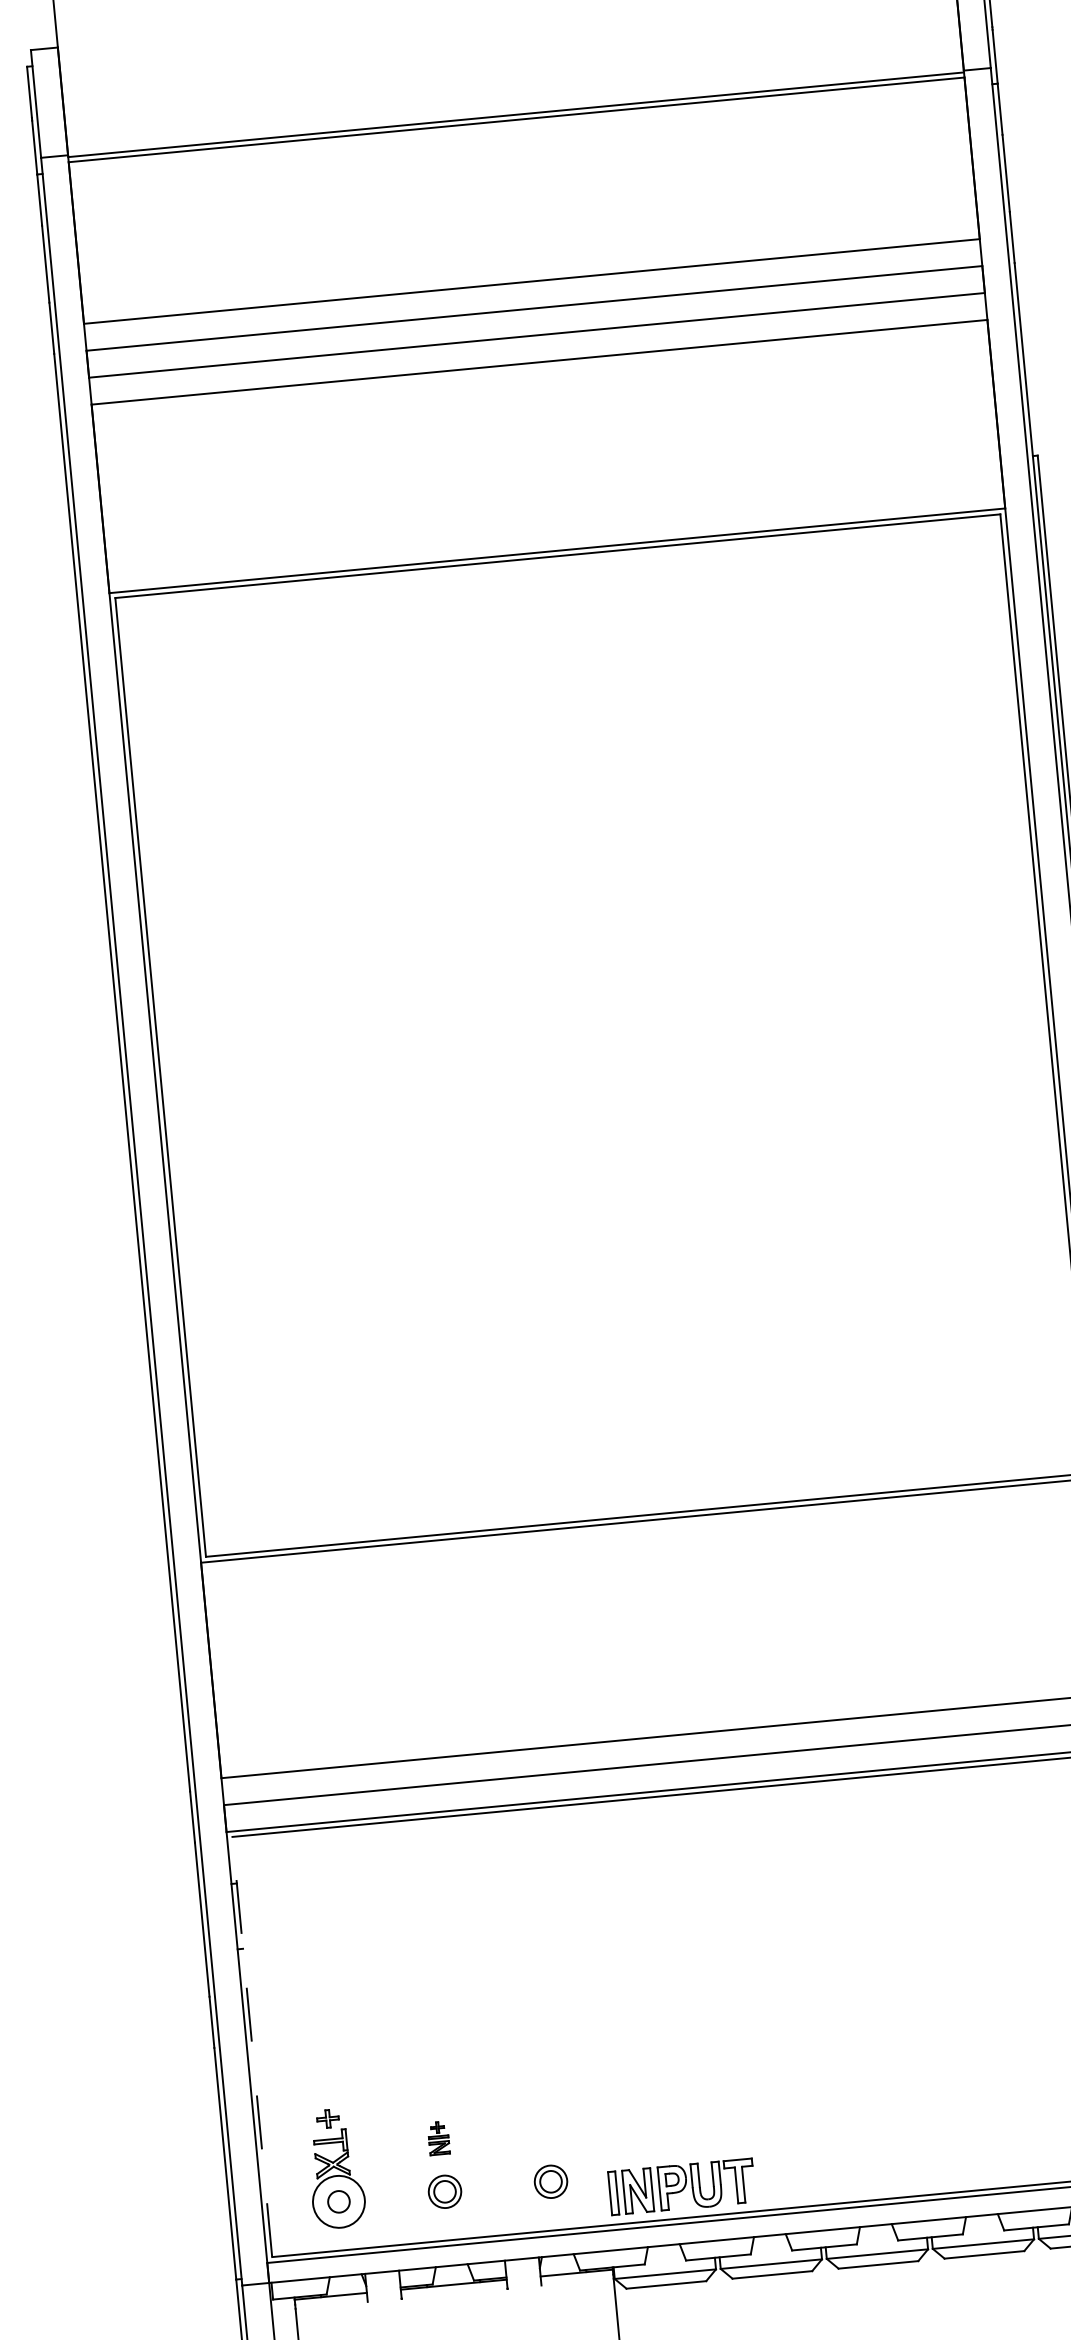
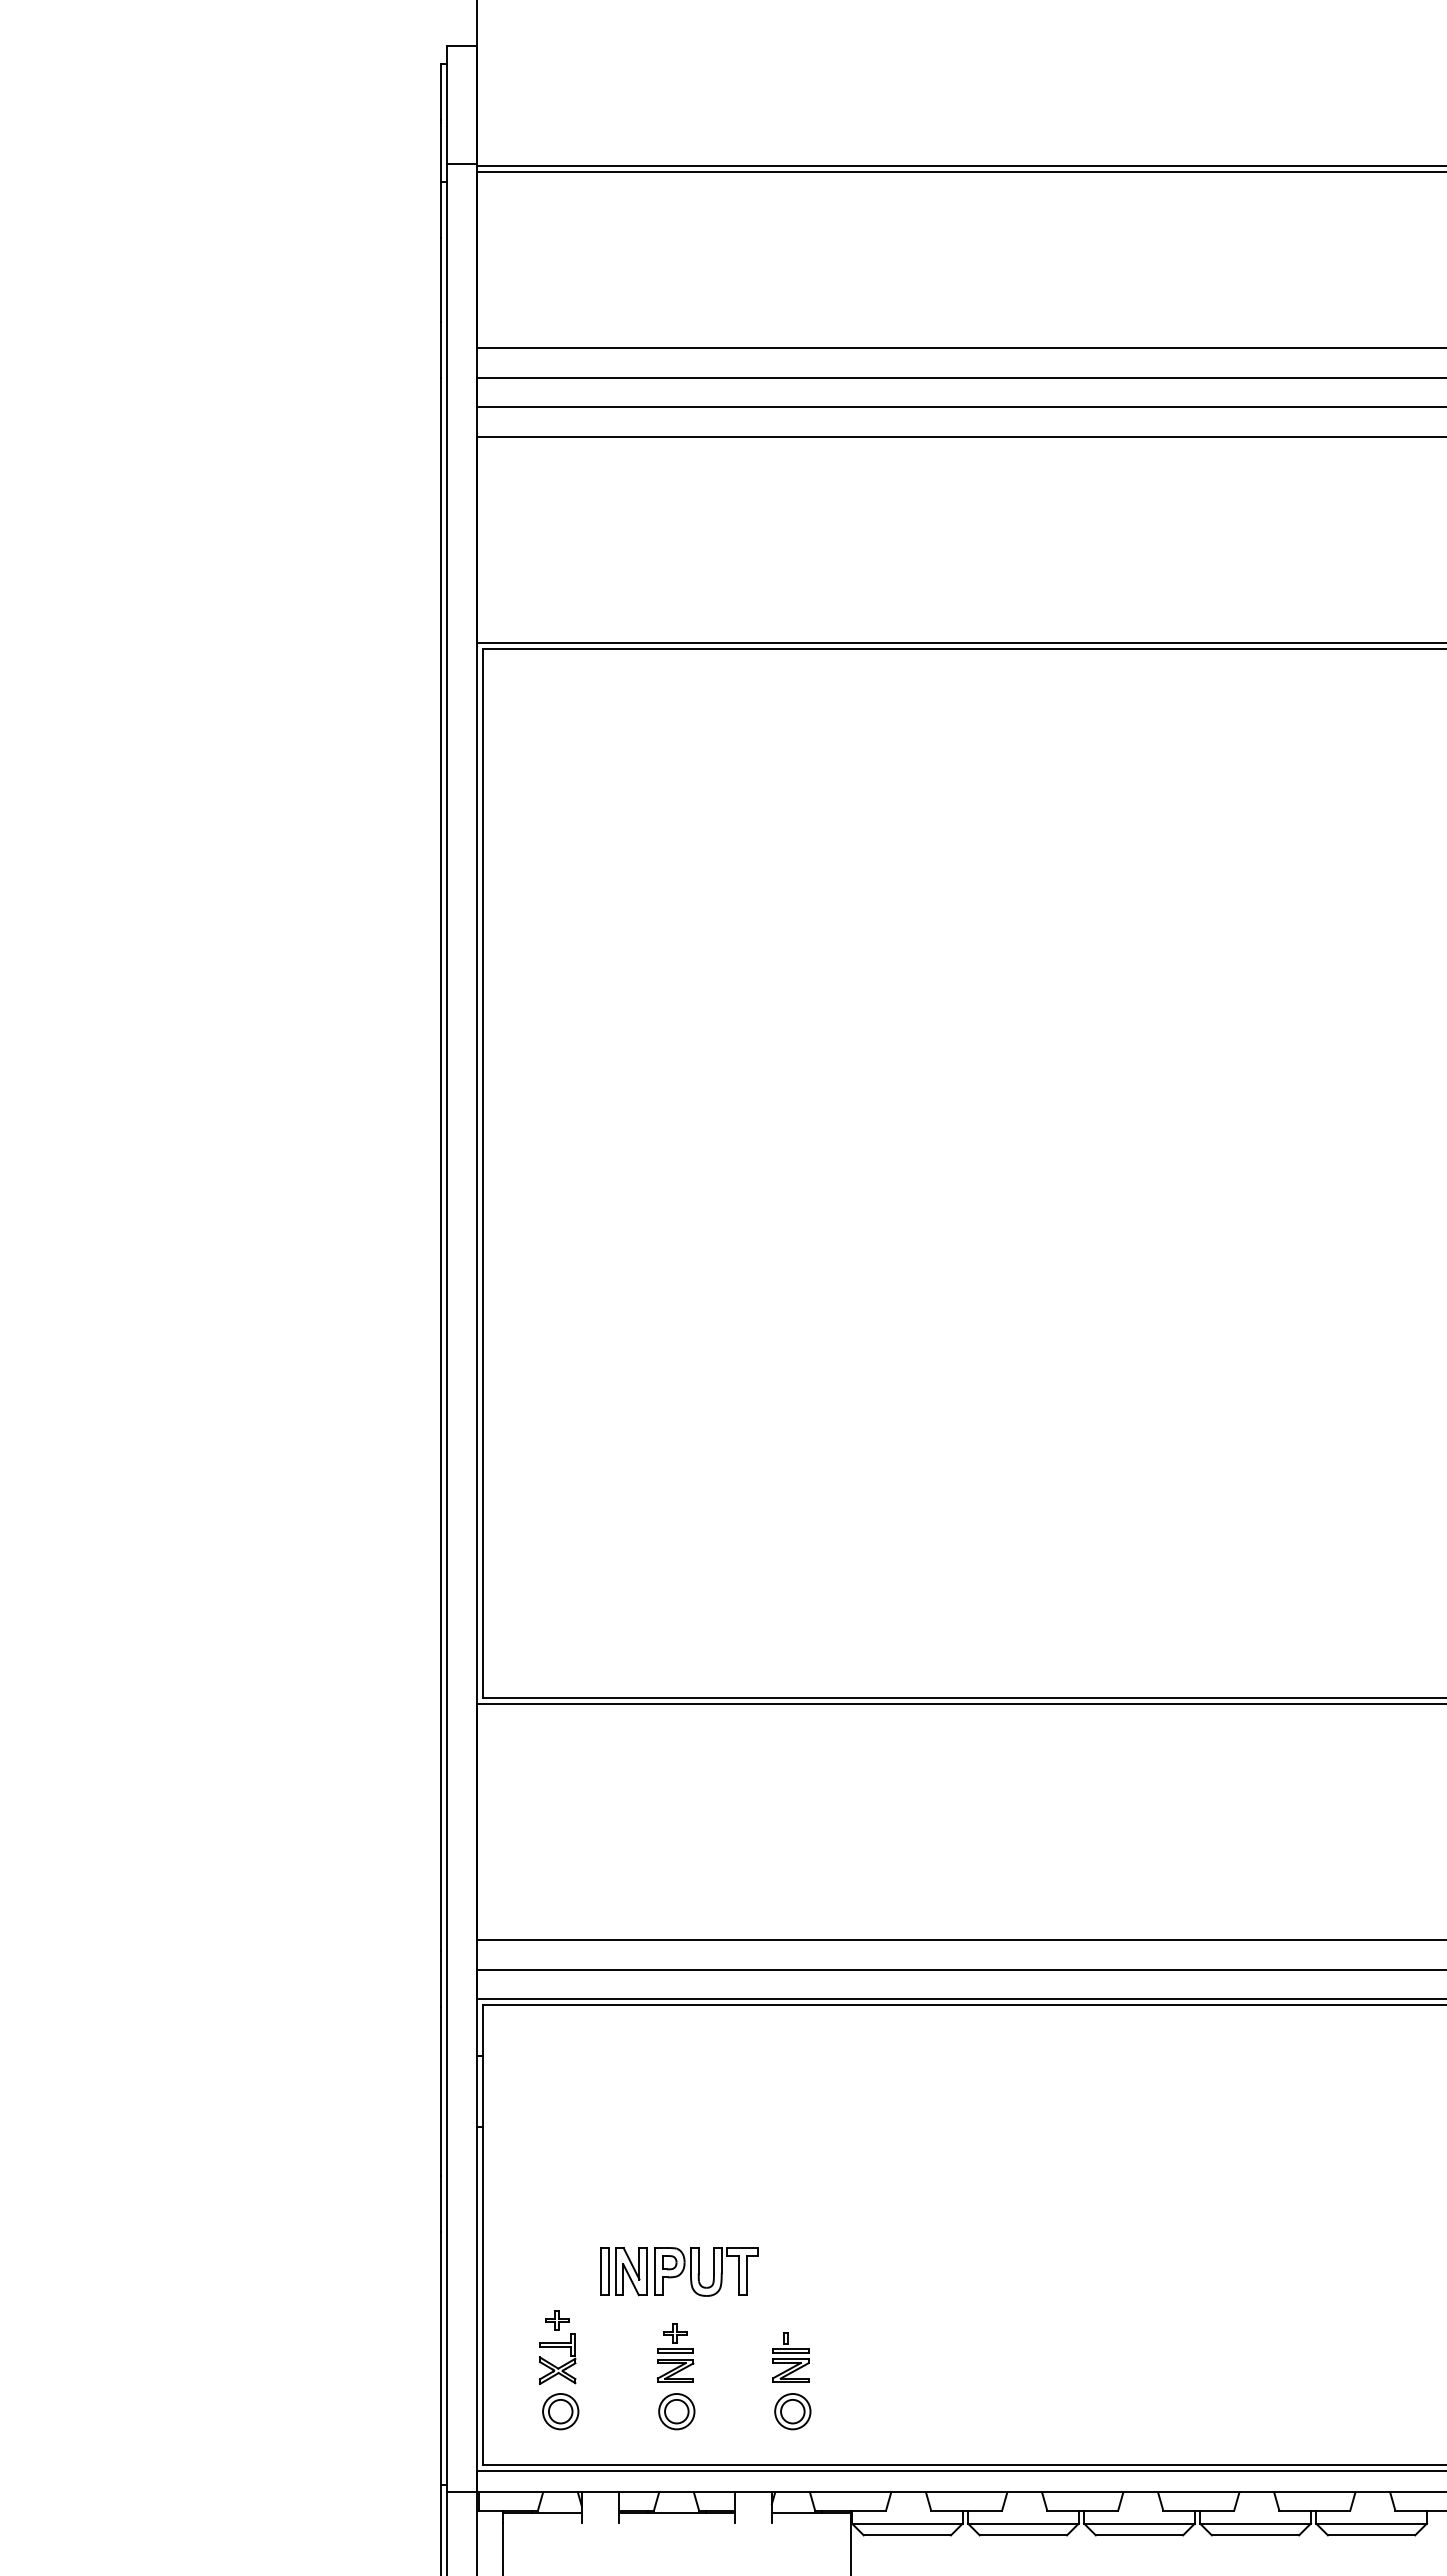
line: (252, 2046) -> (482, 2234), dashed -> solid
part: (544, 2132) -> (790, 2357), added
part: (438, 2137) -> (675, 2352), size x1.67
part: (682, 2186) -> (679, 2271), moved
circle: (338, 2201) -> (560, 2411), size x0.62

